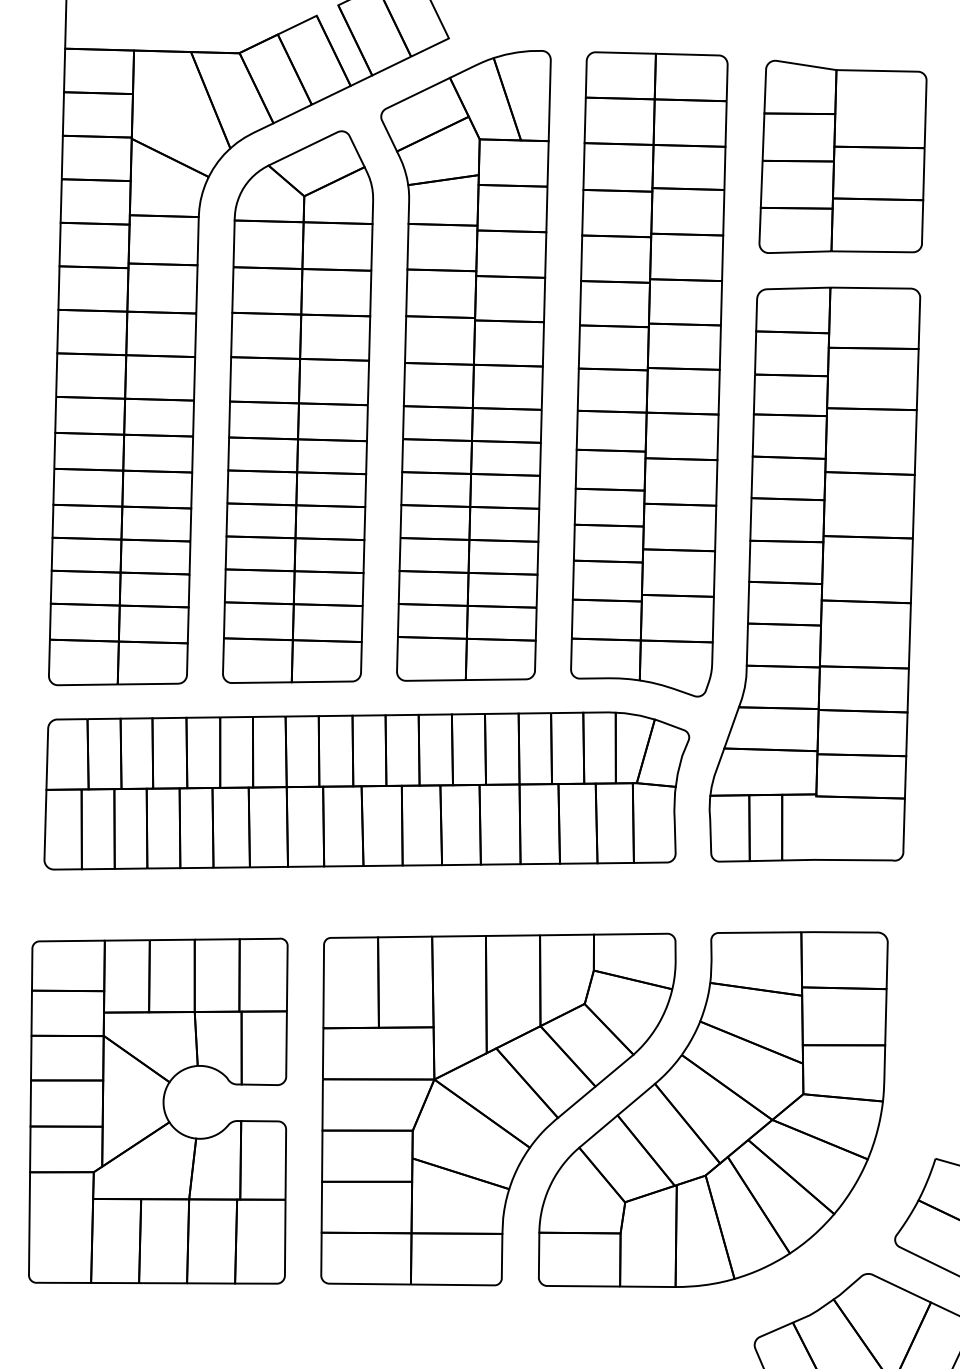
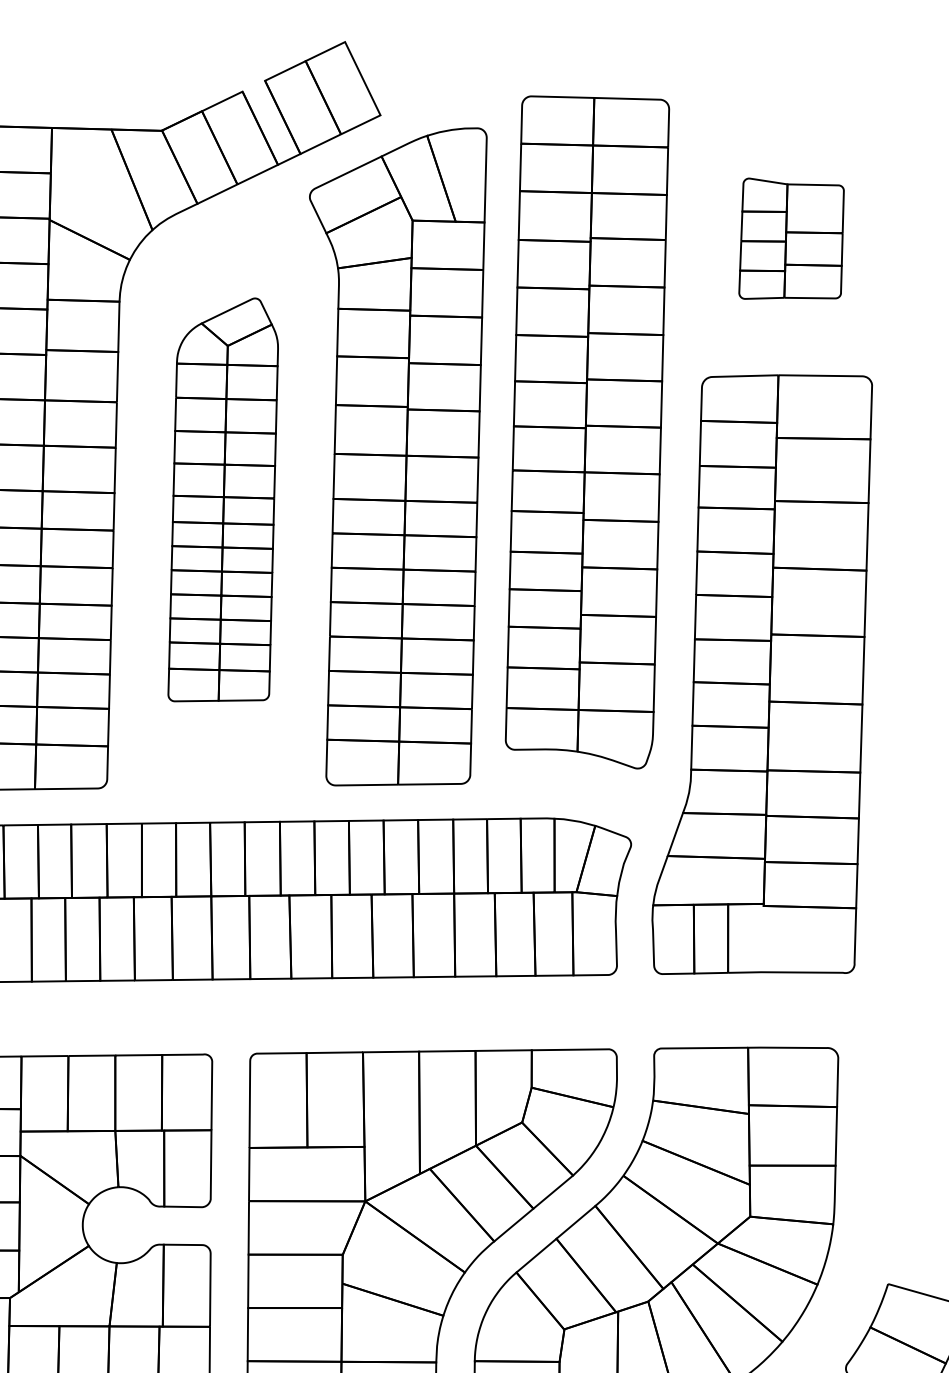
part: (842, 156) -> (791, 238), size x0.6
part: (649, 374) -> (587, 432), moved
part: (298, 406) -> (223, 499), size x0.7

